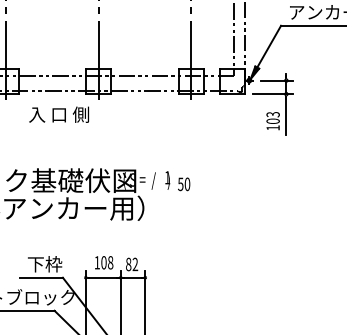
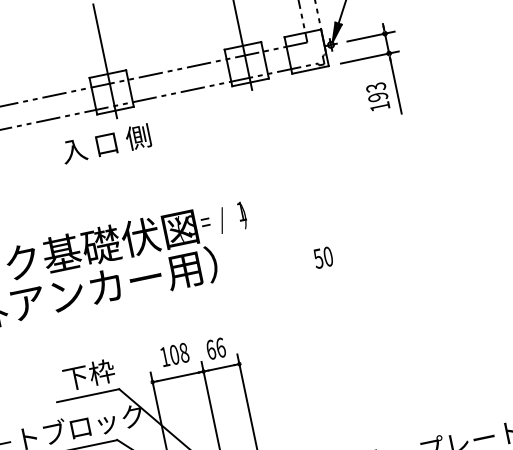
text: (58, 114) -> (105, 143), moved
text: (272, 121) -> (377, 97), 103 -> 193
text: (184, 184) -> (323, 257), moved
text: (132, 264) -> (216, 348), 82 -> 66

